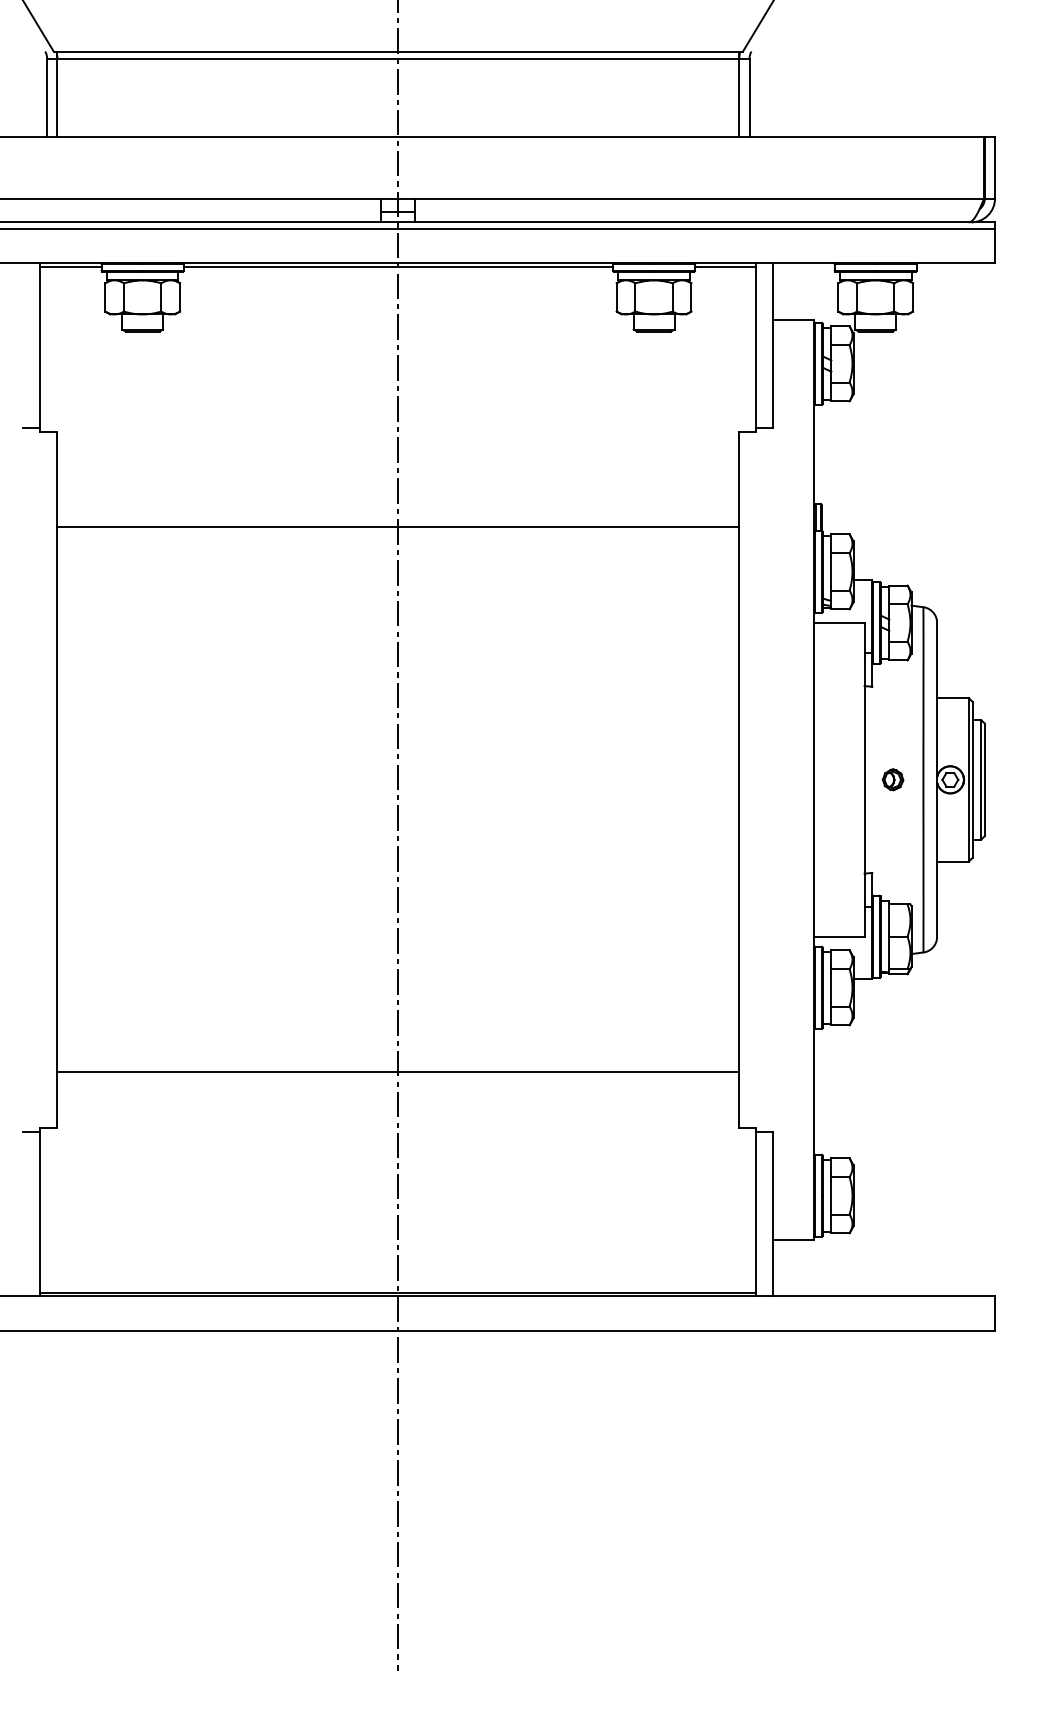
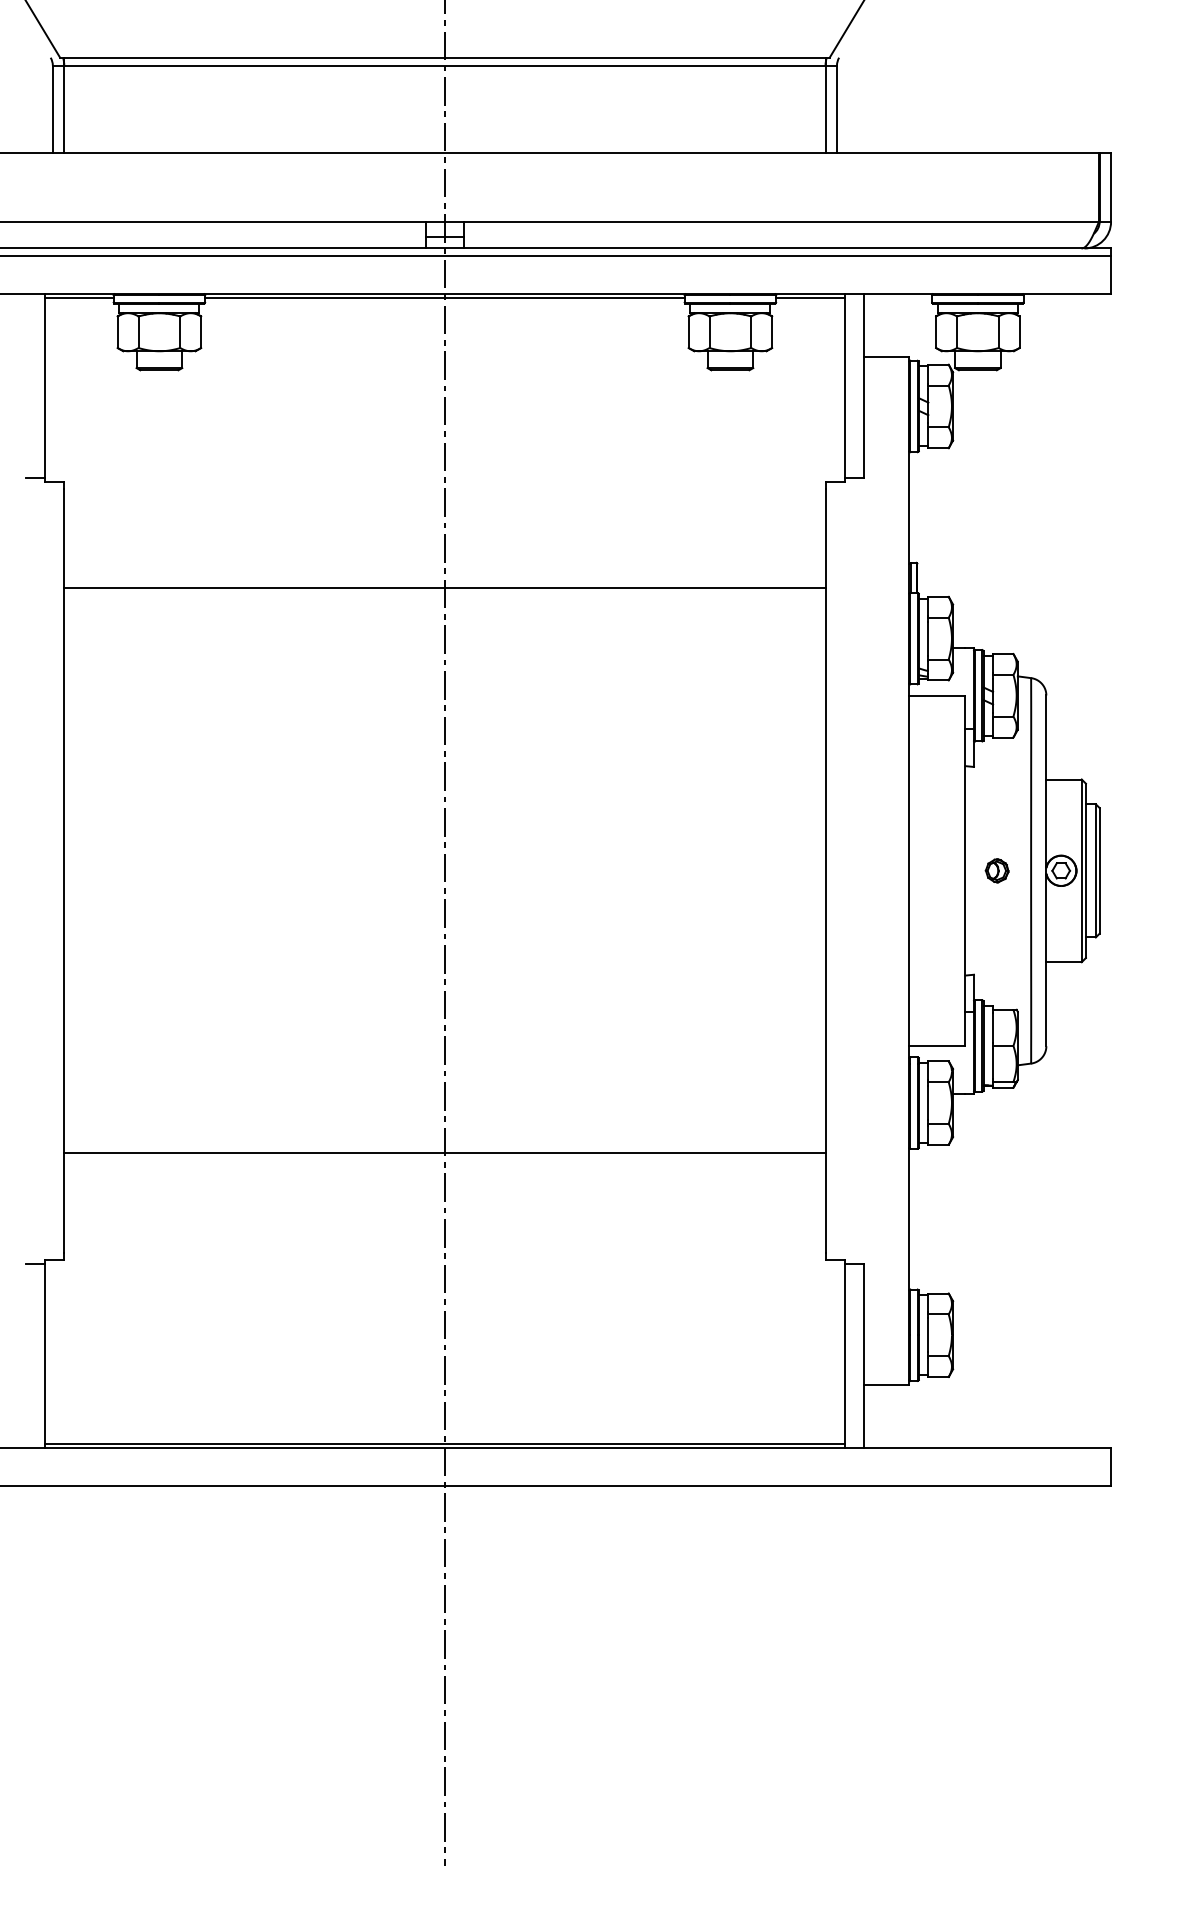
line: (397, 1072) -> (444, 1153), moved

